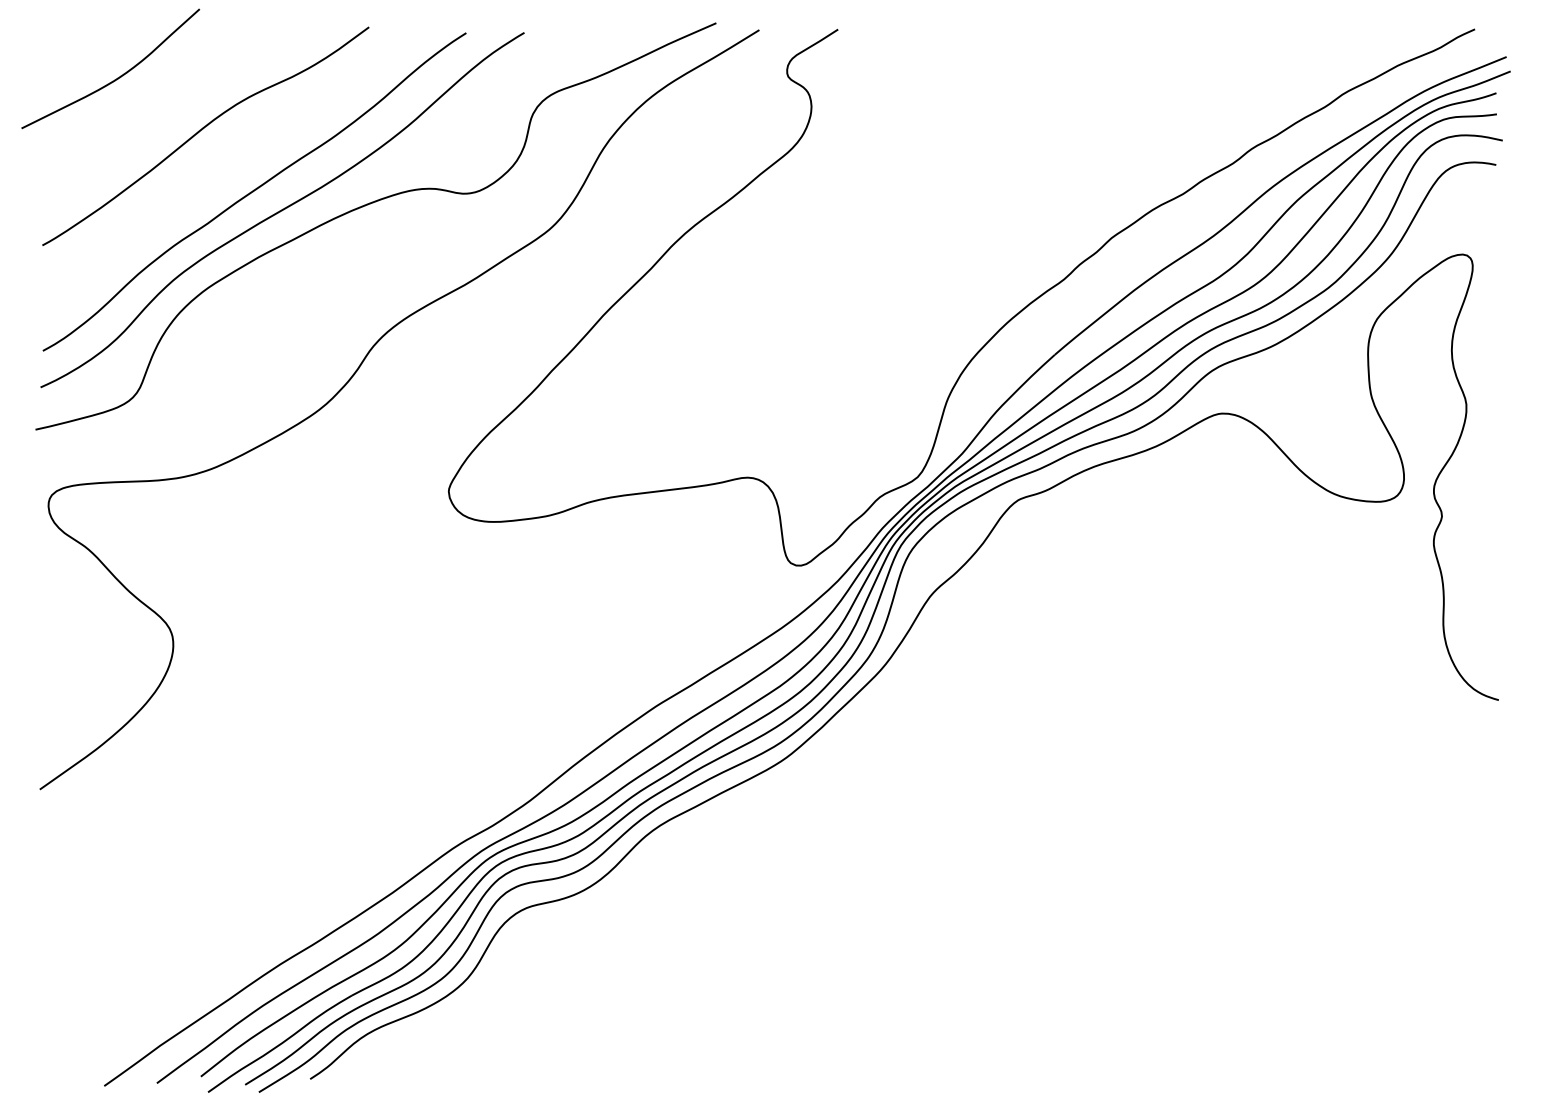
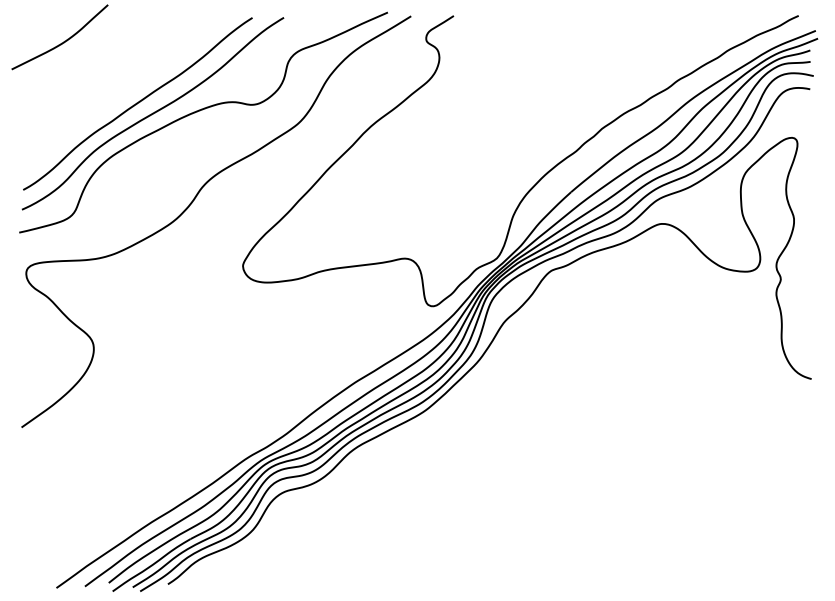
curve: (202, 132) -> (109, 71), removed

